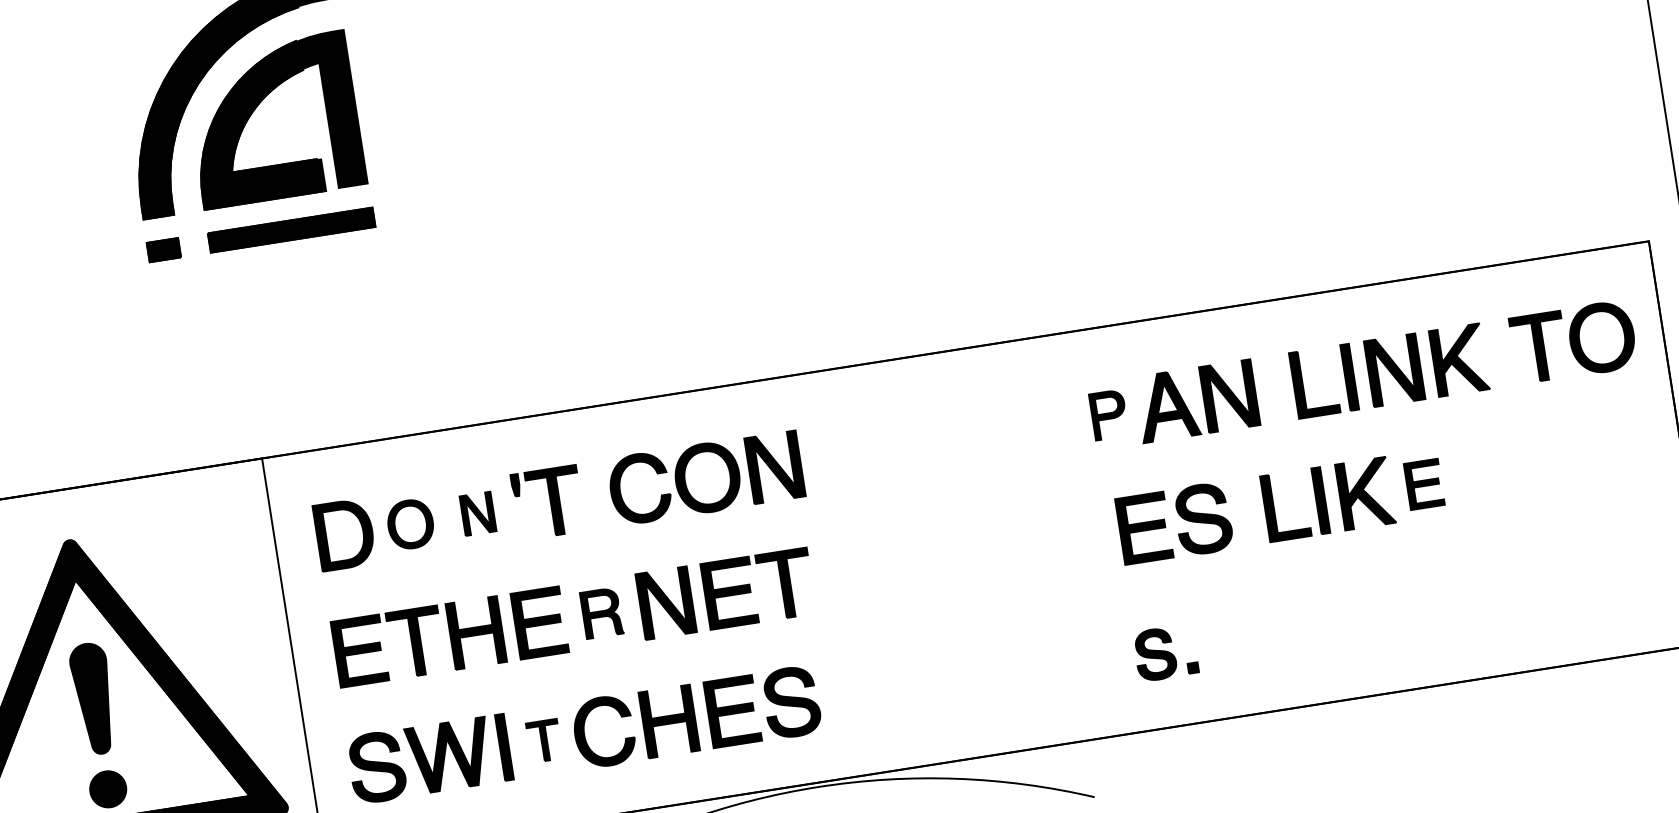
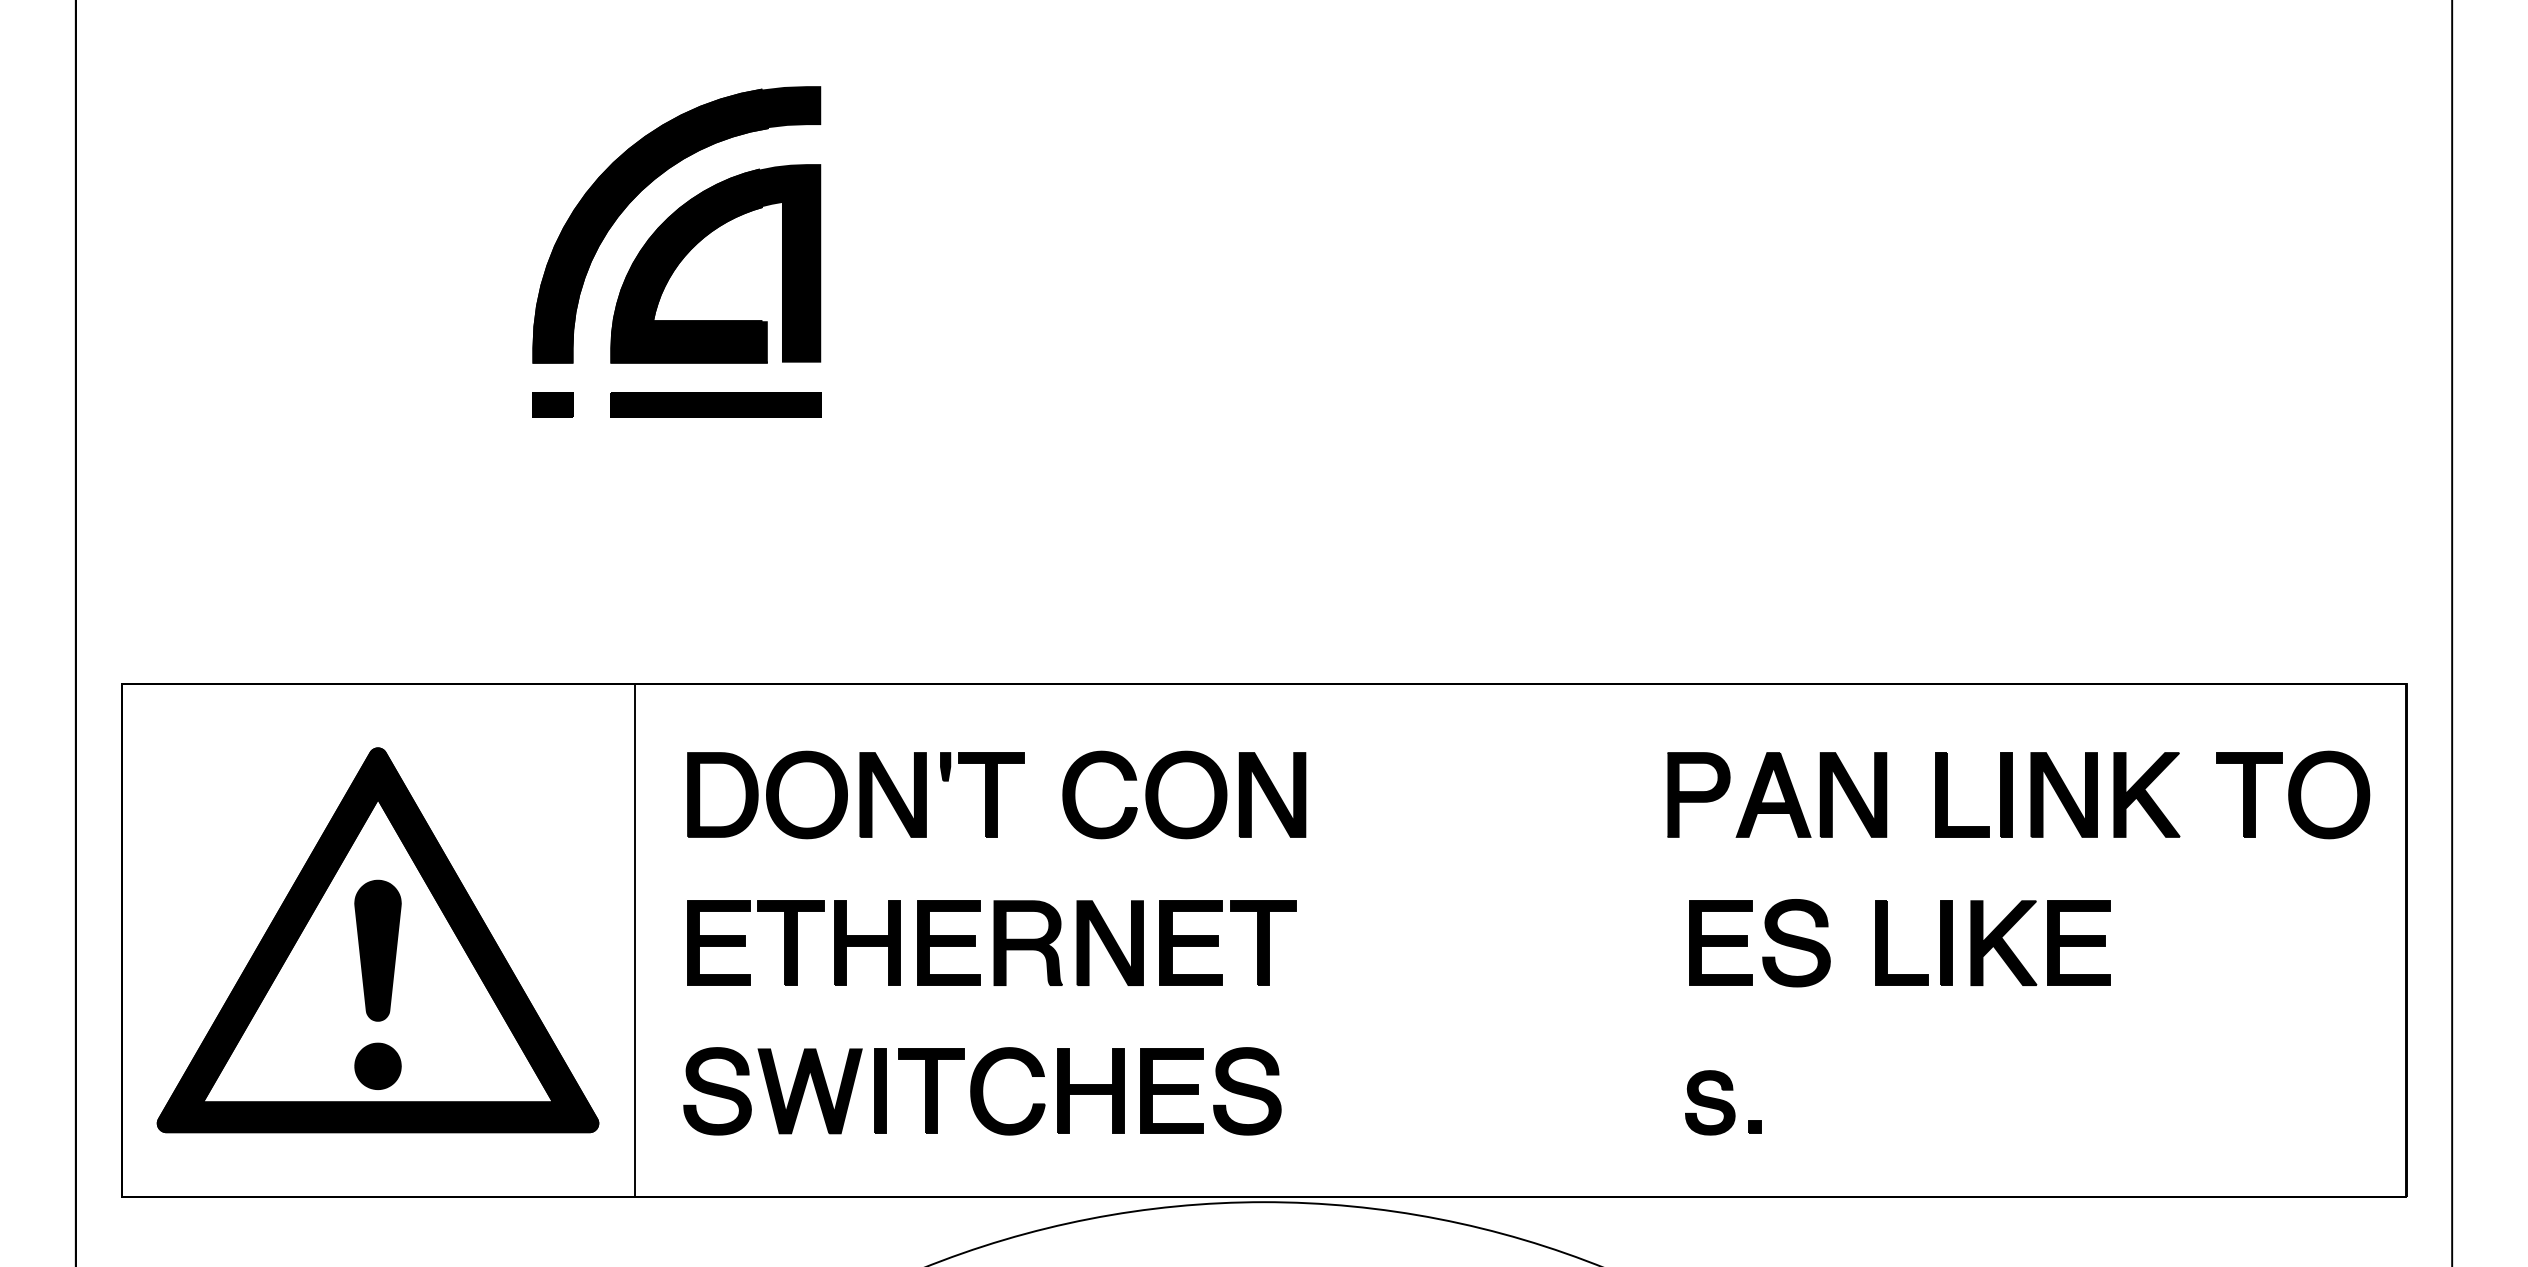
part: (1108, 414) -> (1698, 794), size x1.43
part: (1423, 483) -> (2078, 942), size x1.43
part: (477, 513) -> (892, 794), size x1.67
part: (410, 524) -> (806, 794), size x1.43
part: (601, 612) -> (1027, 942), size x1.43
part: (544, 740) -> (931, 1090), size x1.67

